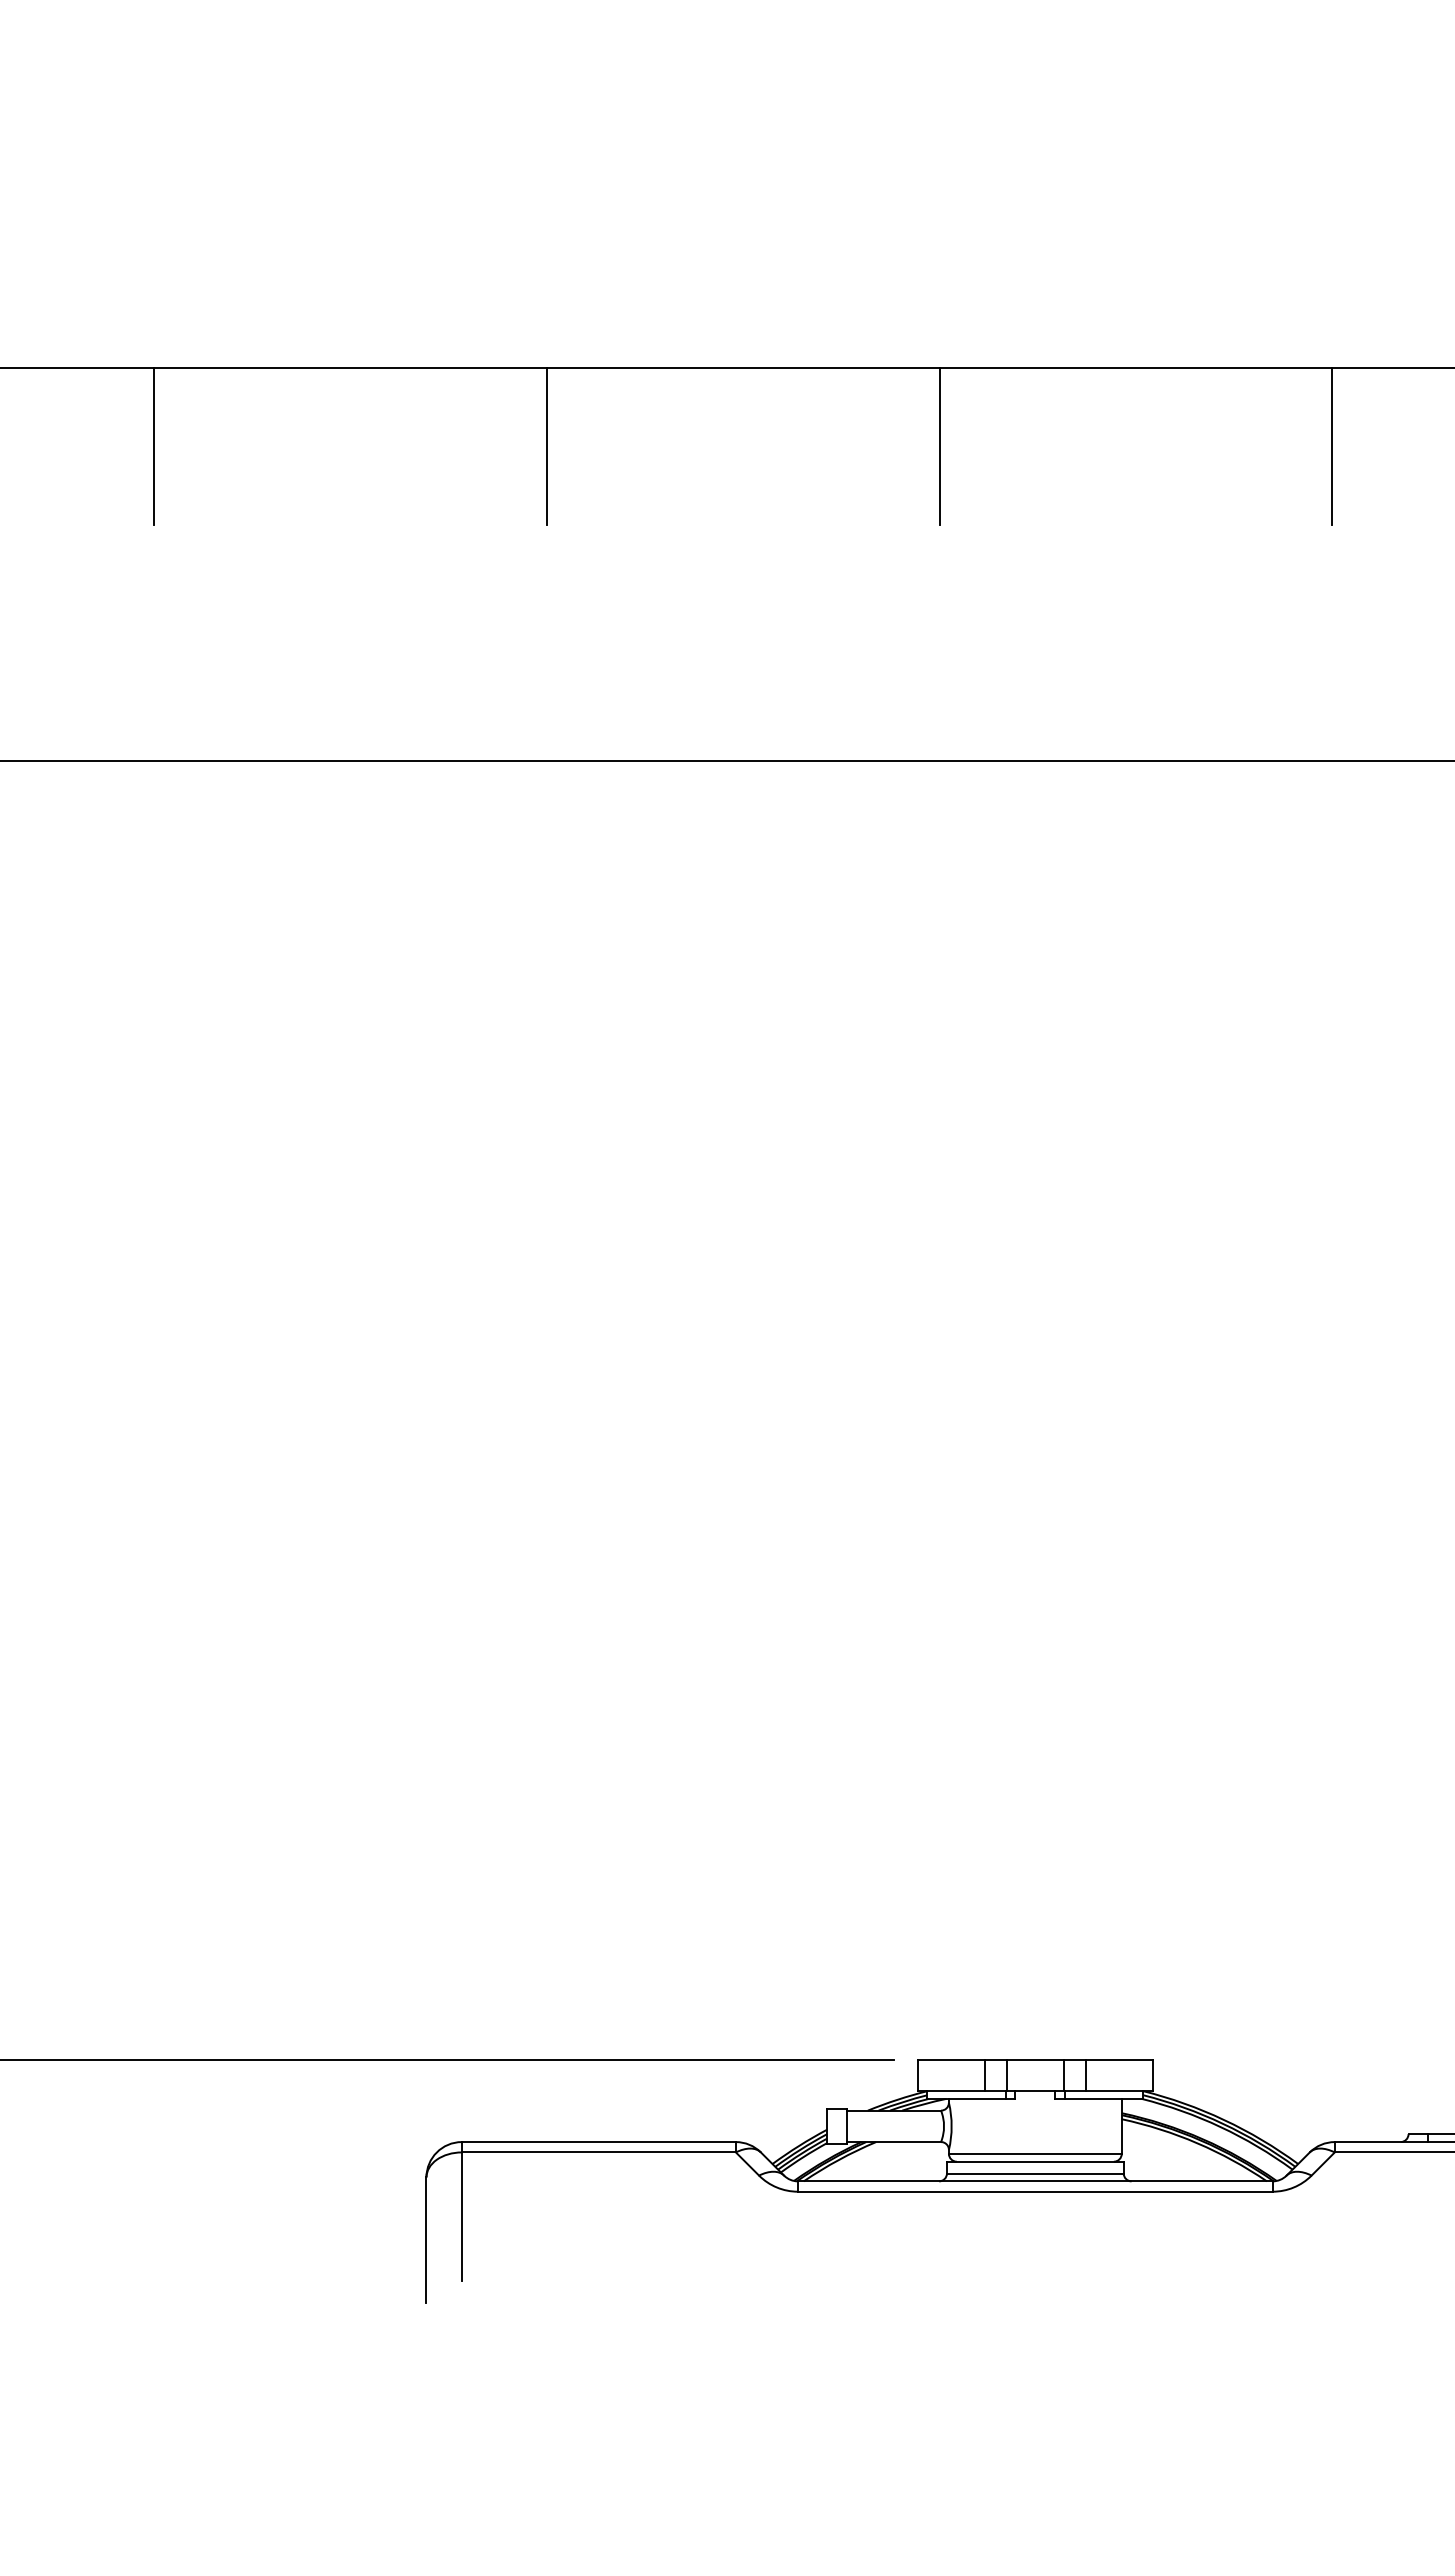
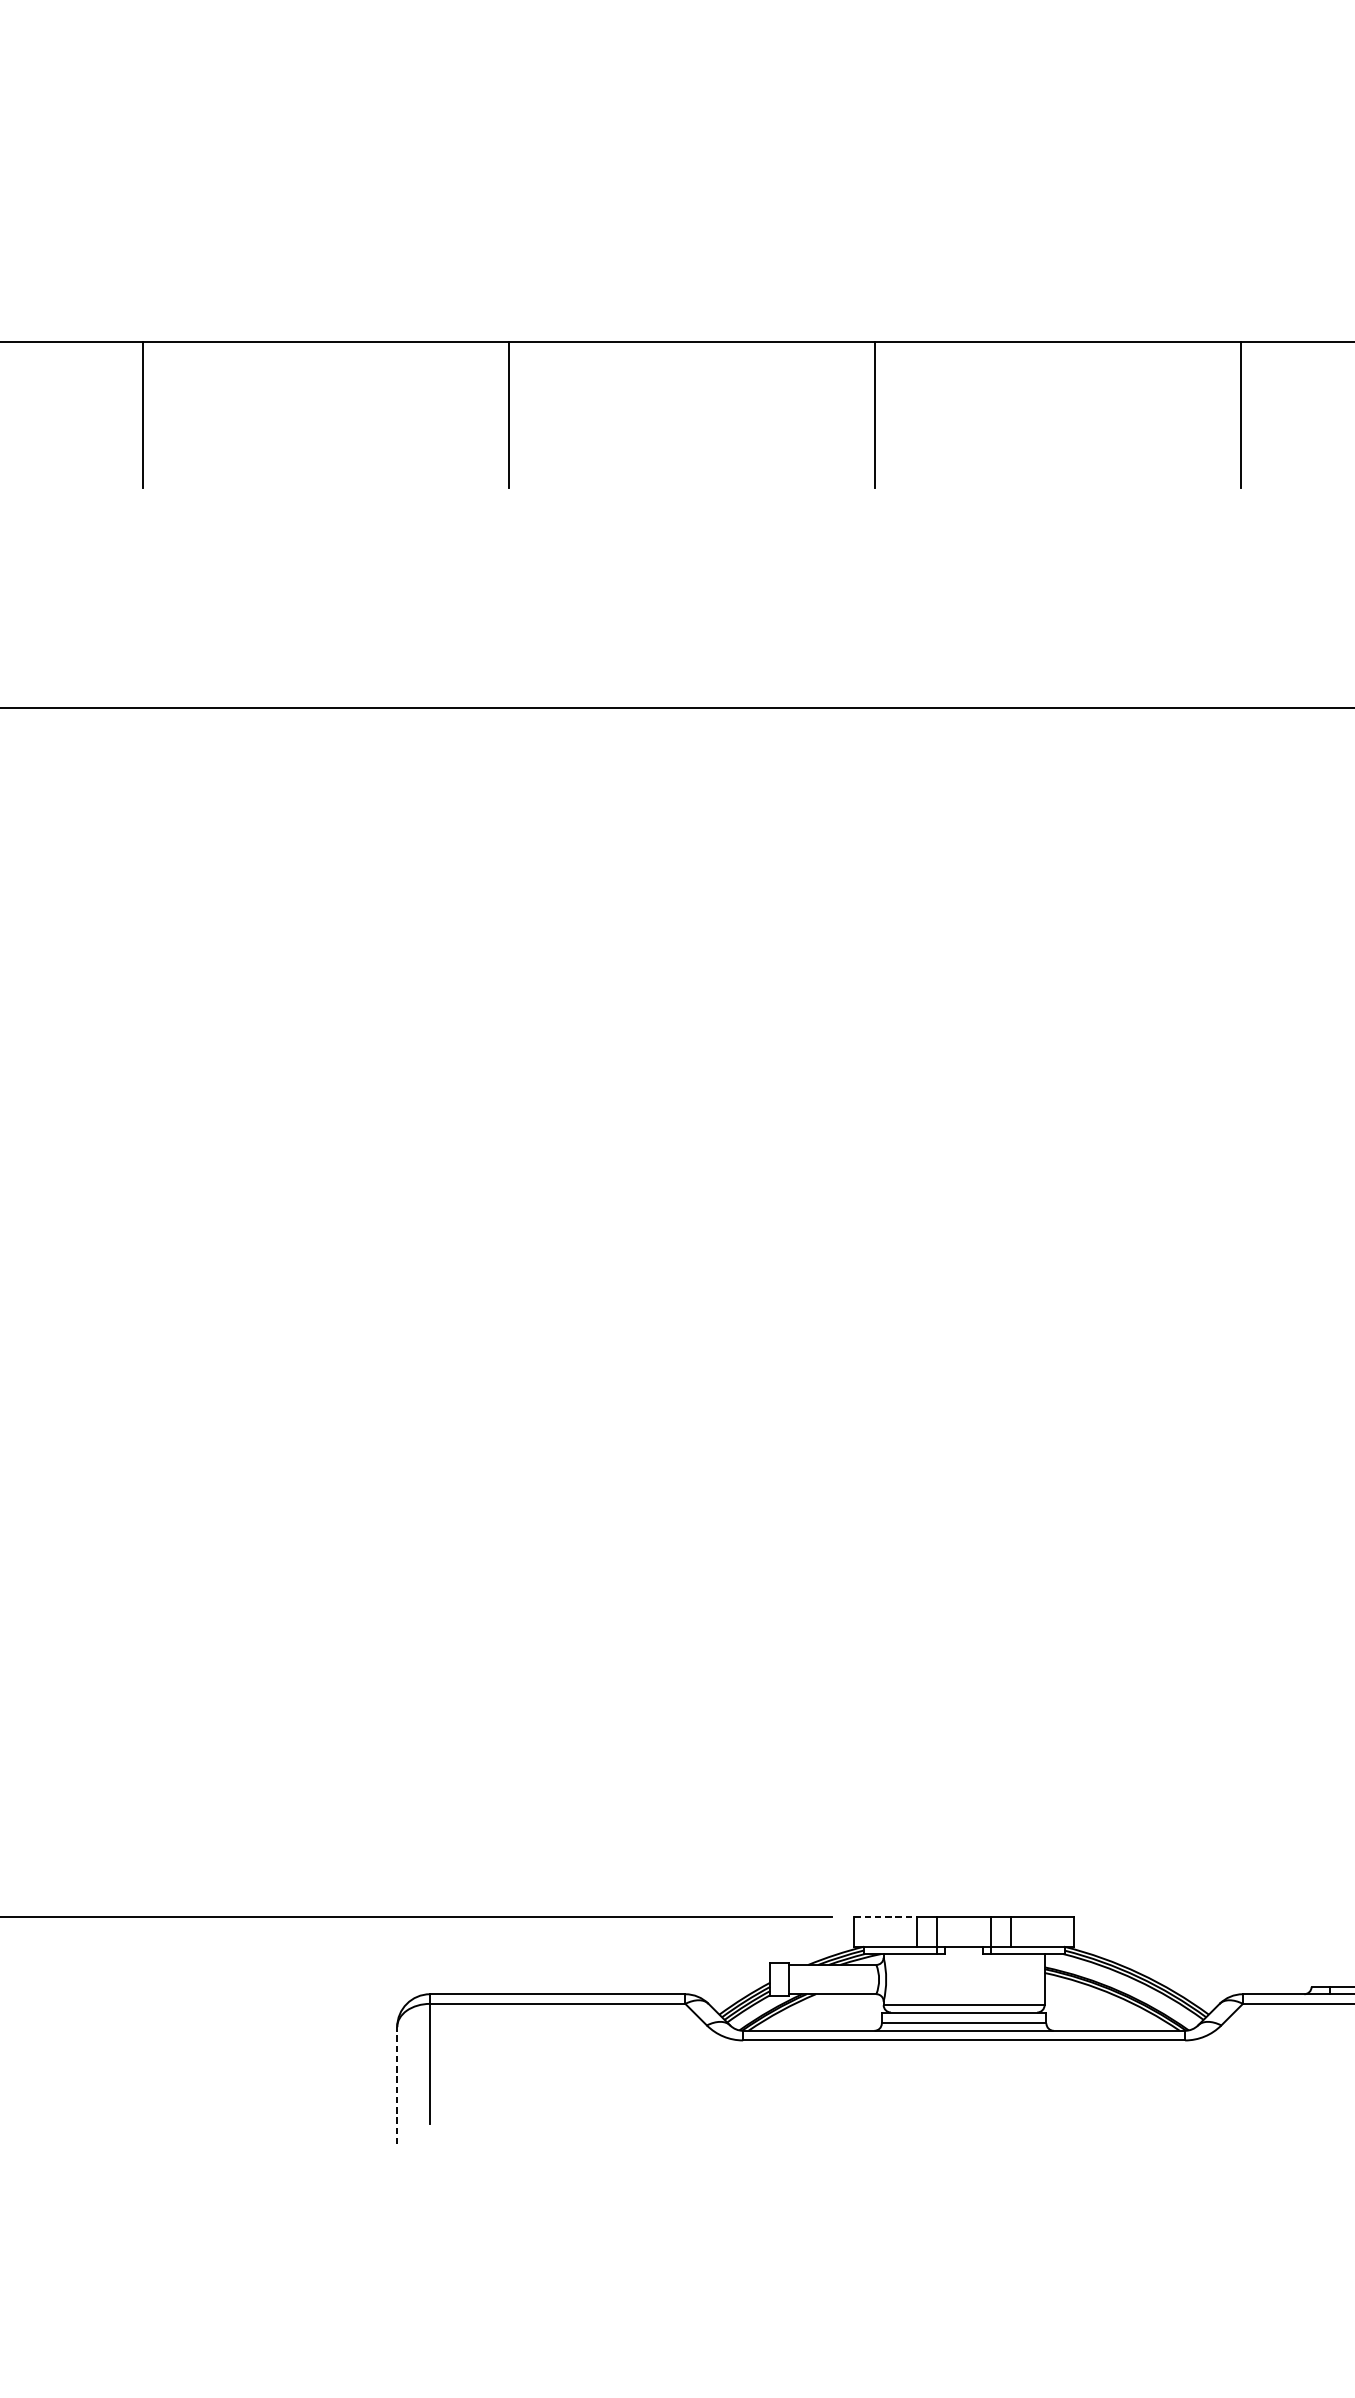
line: (951, 2059) -> (886, 1917), solid -> dashed
line: (426, 2240) -> (397, 2085), solid -> dashed

